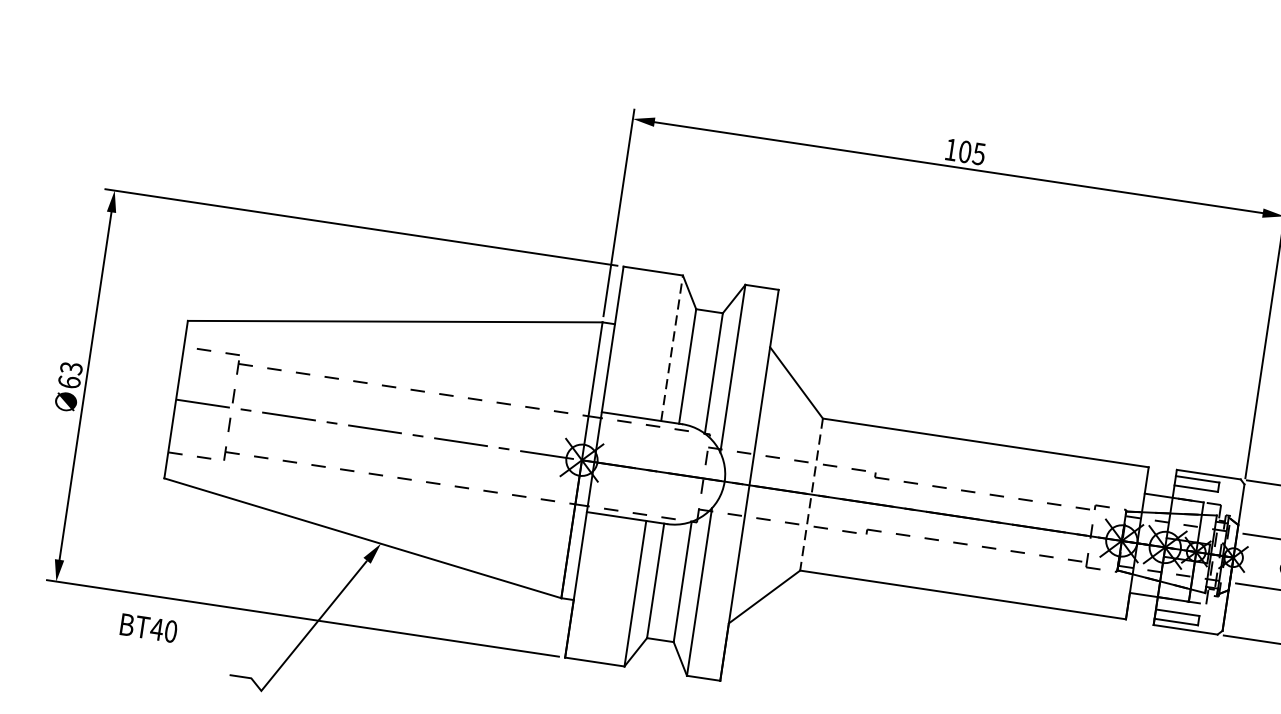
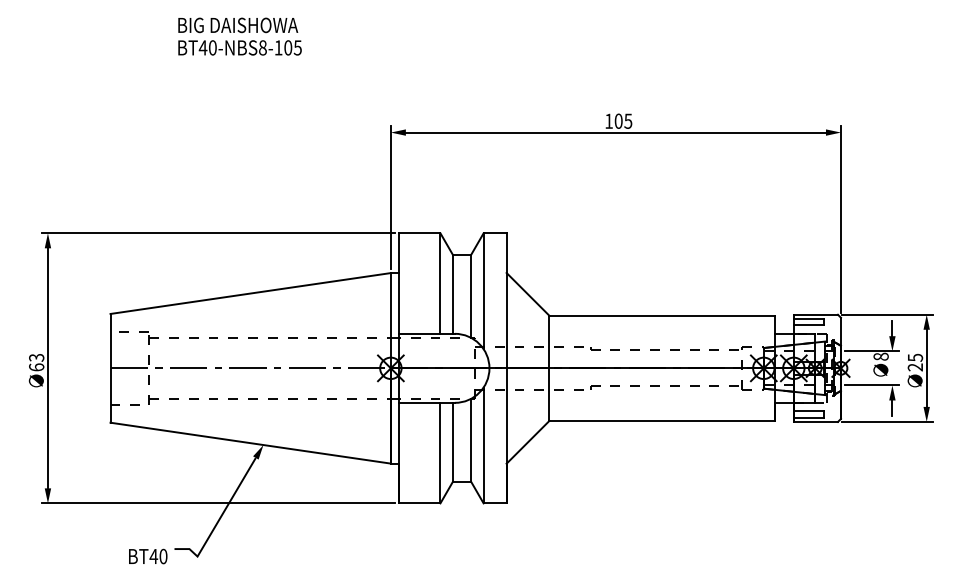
line: (672, 348) -> (440, 283), dashed -> solid
line: (811, 494) -> (549, 368), dashed -> solid
text: (149, 628) -> (148, 556), moved

